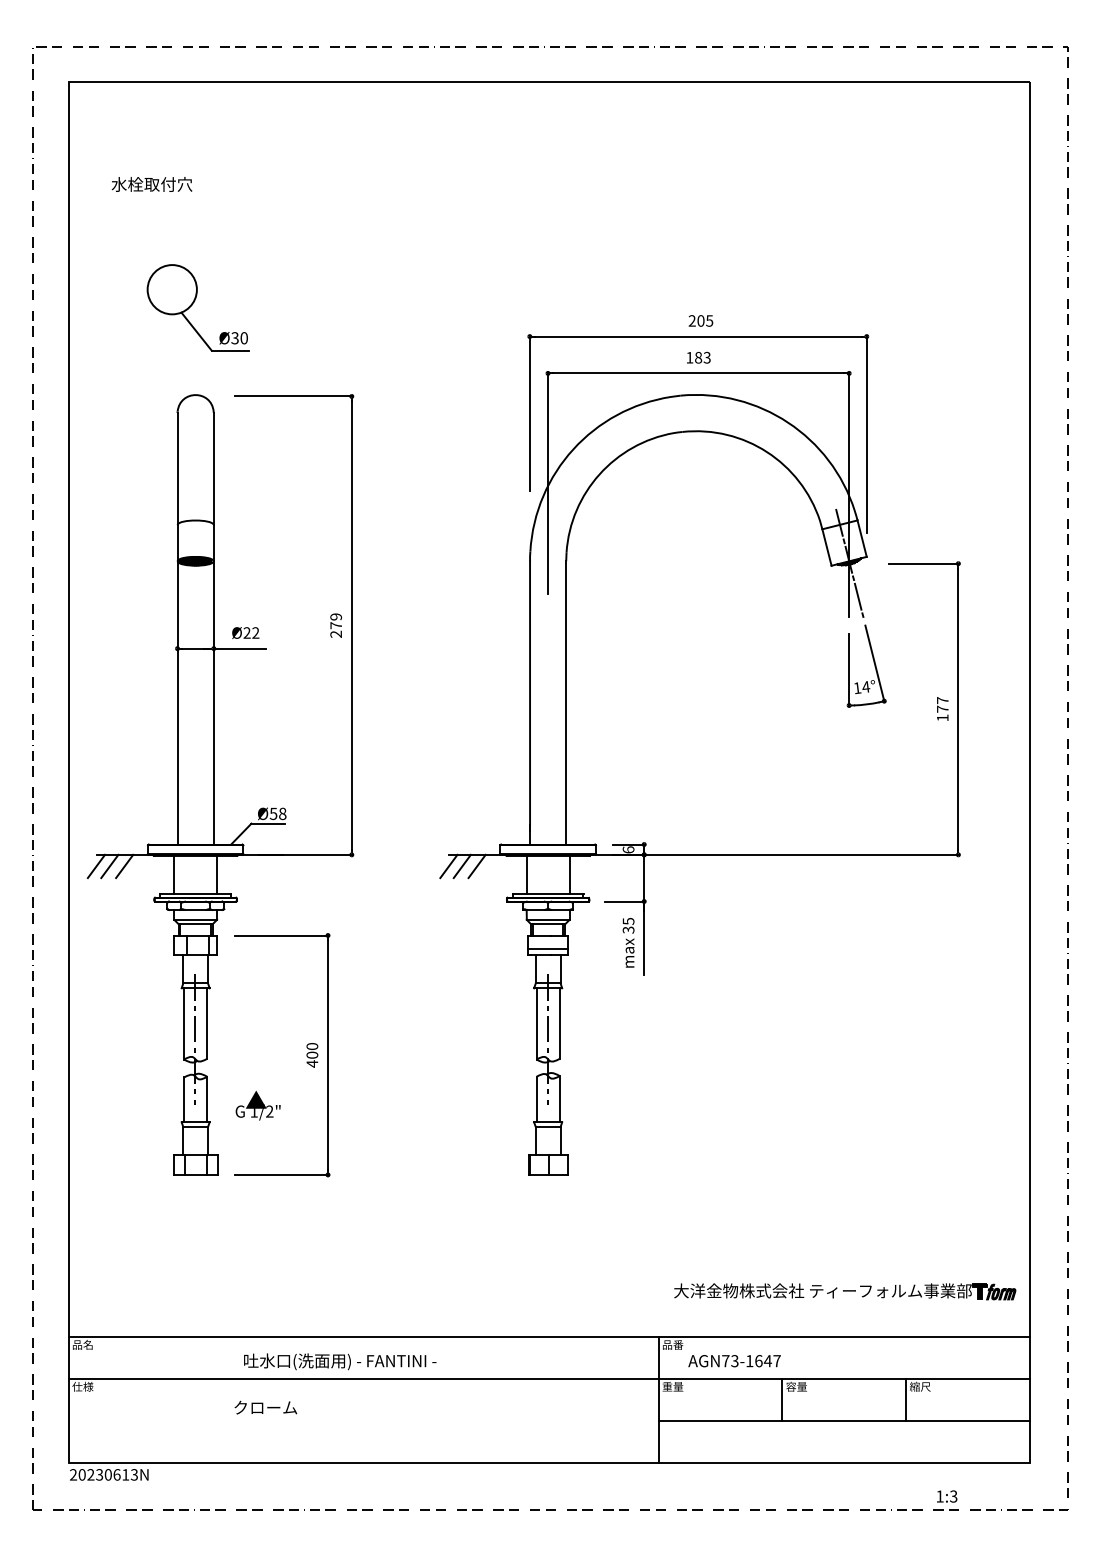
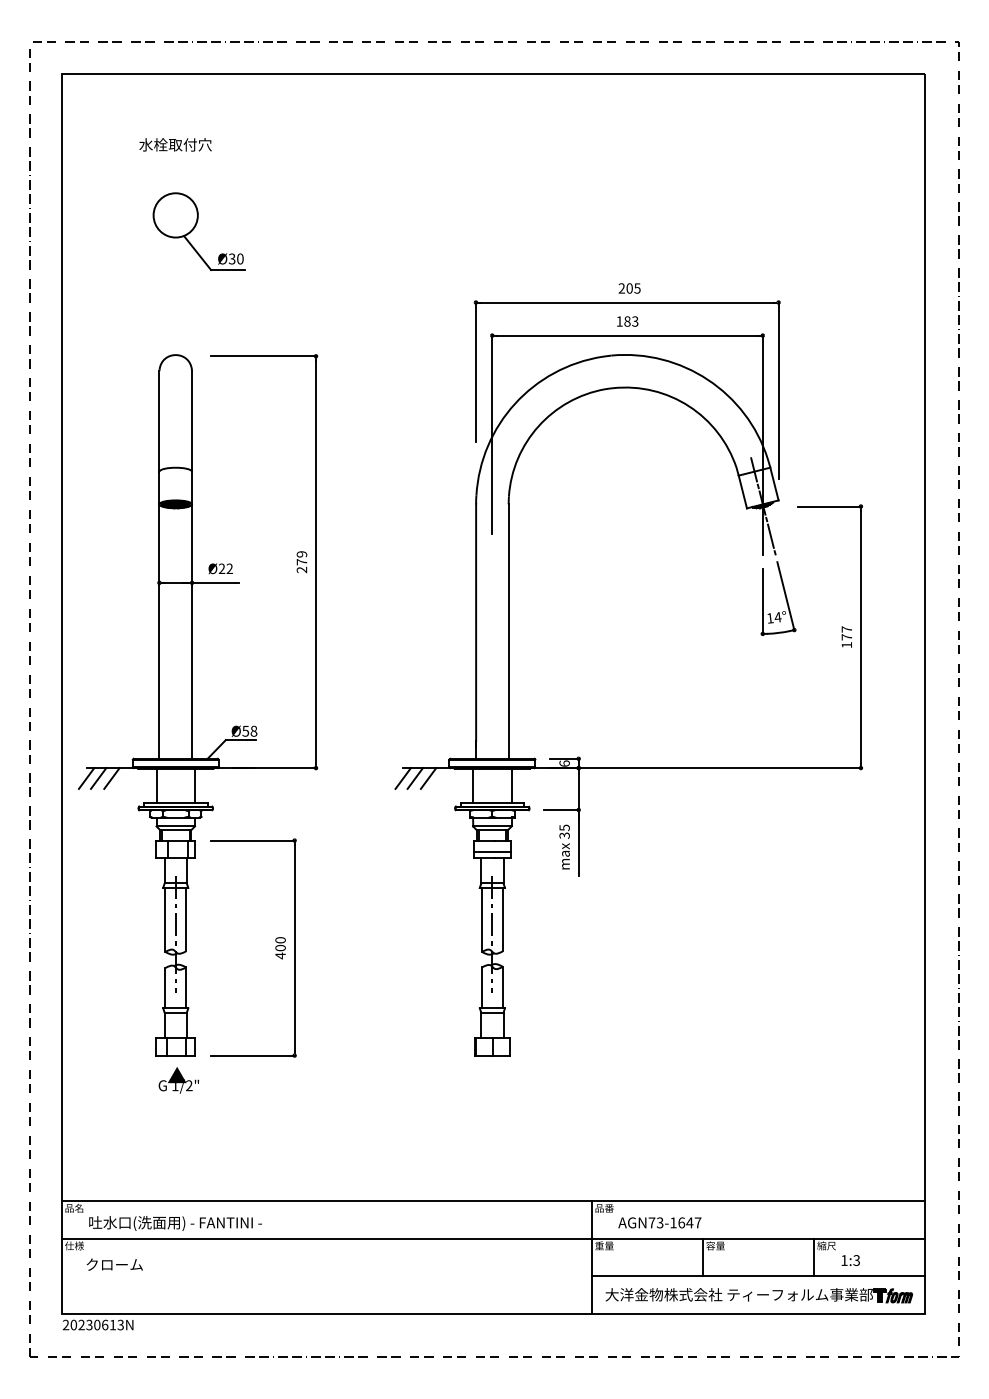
text: (151, 184) -> (175, 144), moved
part: (197, 307) -> (198, 231), moved
text: (257, 1105) -> (178, 1080), moved
part: (844, 1291) -> (758, 1295), moved
text: (340, 1361) -> (175, 1223), moved
text: (265, 1407) -> (114, 1264), moved
text: (946, 1496) -> (850, 1260), moved

